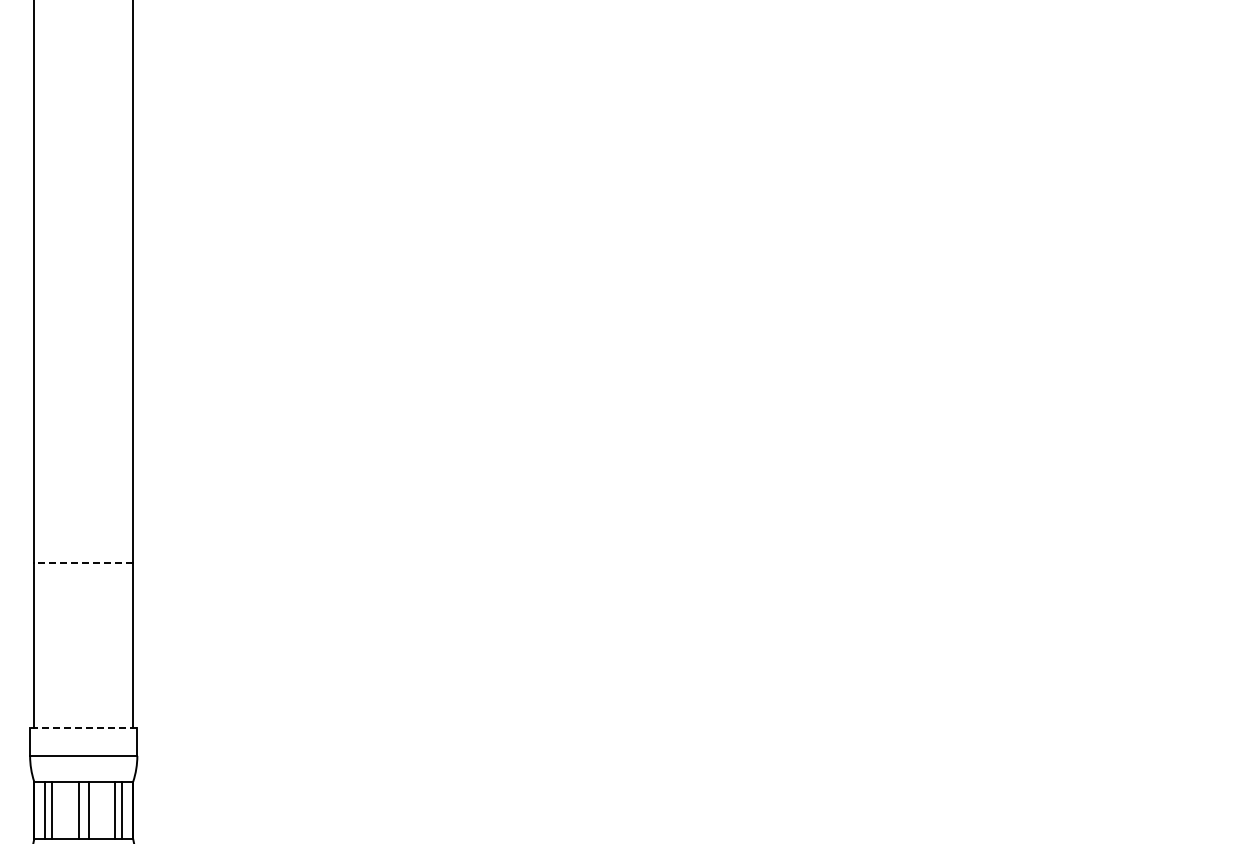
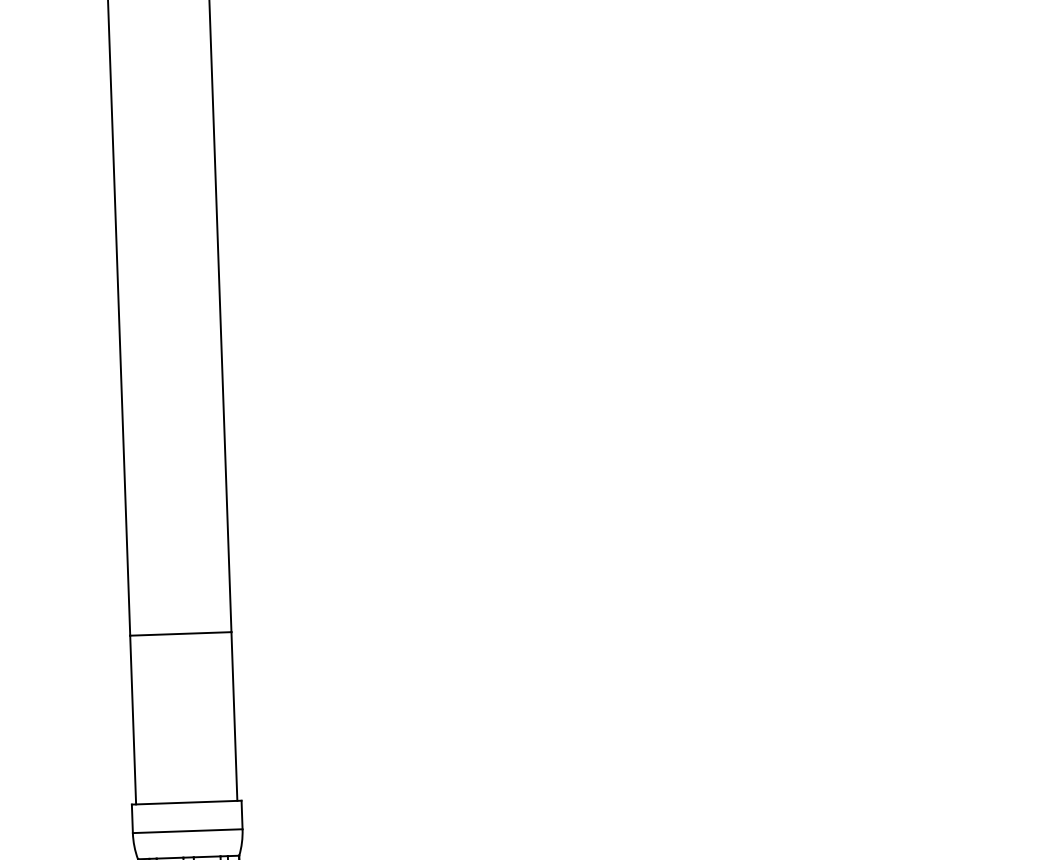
line: (83, 563) -> (180, 634), dashed -> solid
line: (83, 728) -> (186, 803), dashed -> solid

